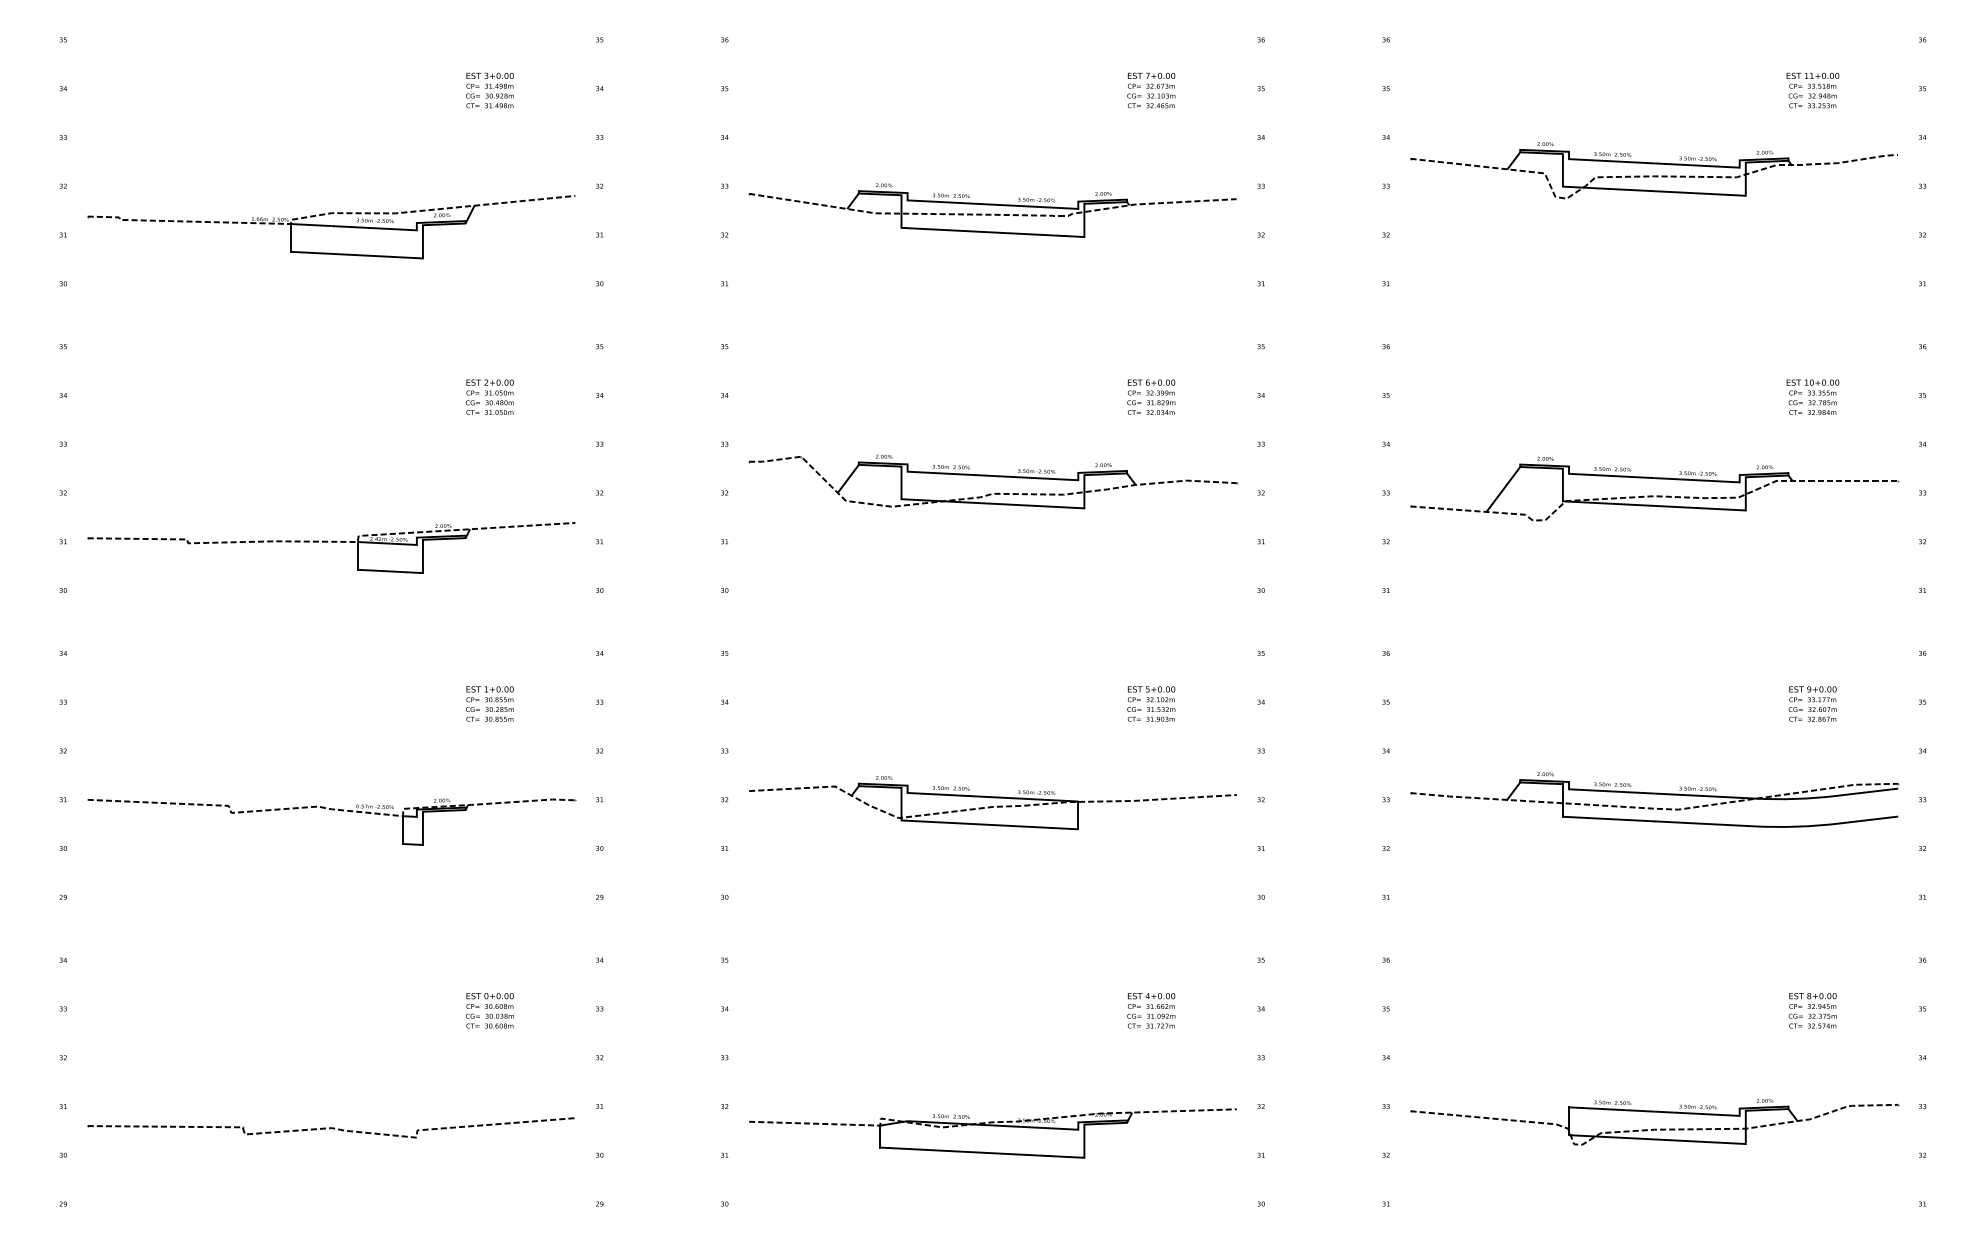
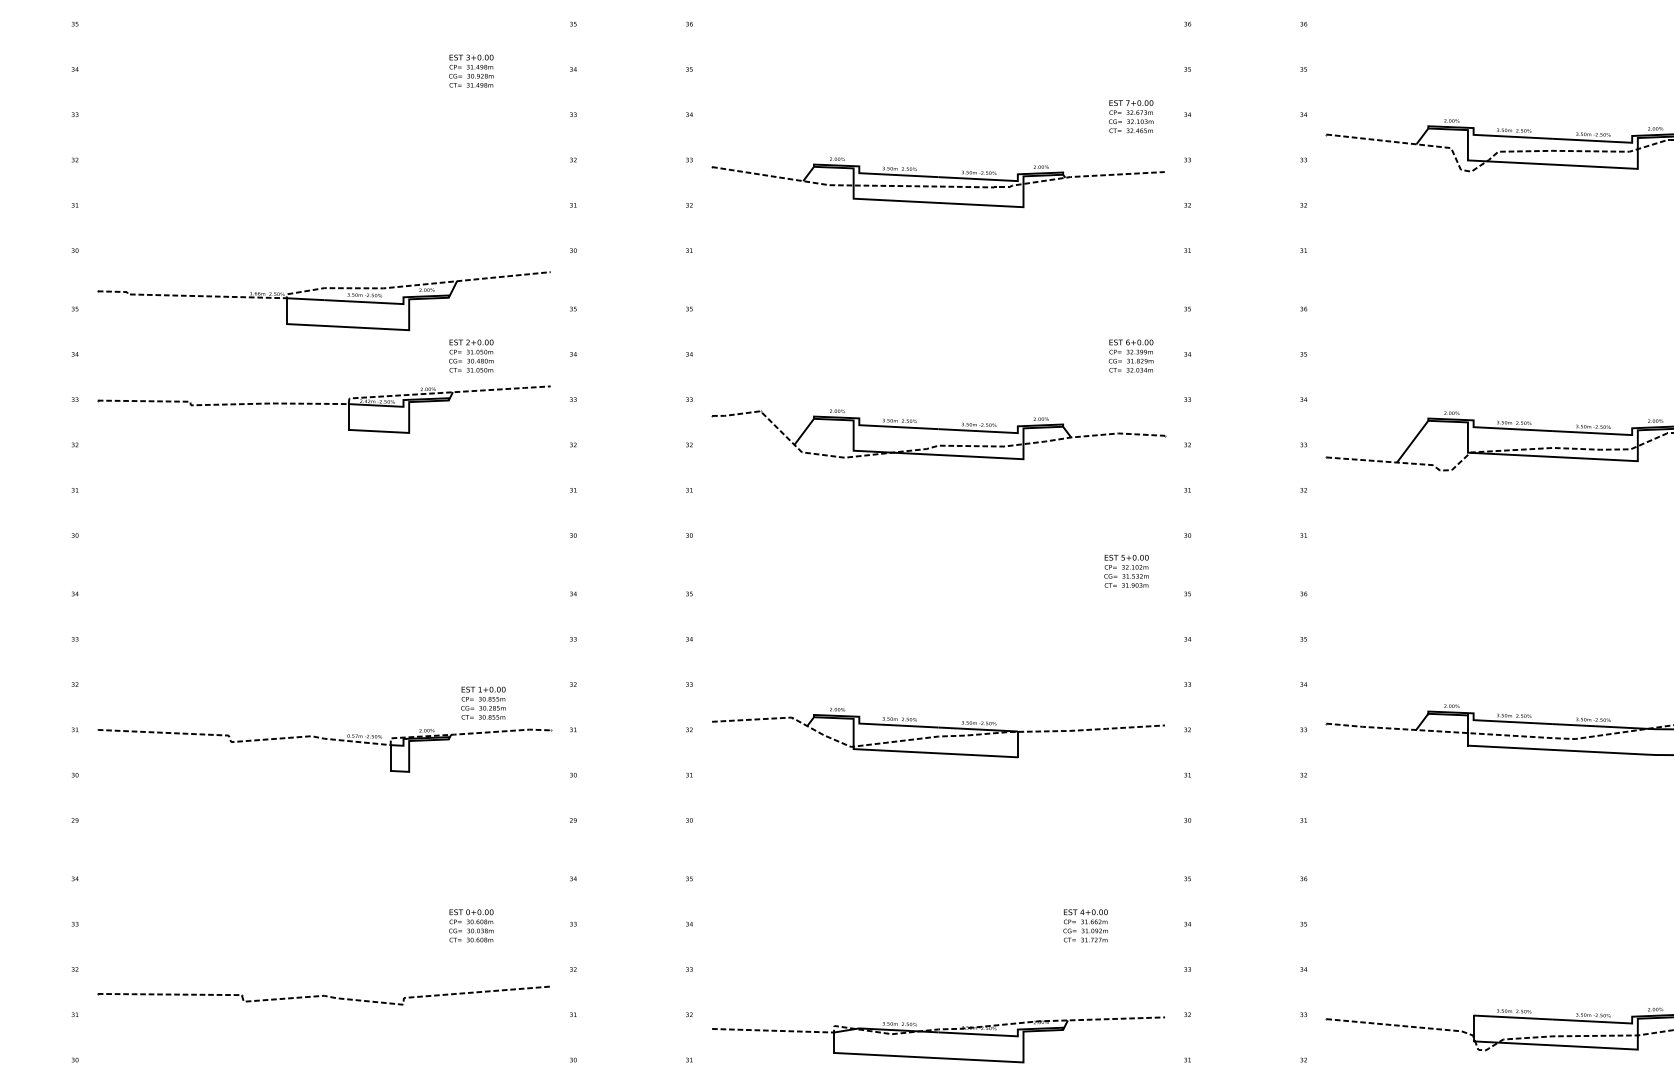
text: (1151, 90) -> (1131, 116), moved
part: (331, 227) -> (324, 301), moved
text: (1151, 396) -> (1131, 355), moved
part: (331, 547) -> (324, 409), moved
text: (489, 703) -> (483, 702), moved
text: (1151, 703) -> (1126, 570), moved
curve: (330, 1127) -> (323, 995), moved

